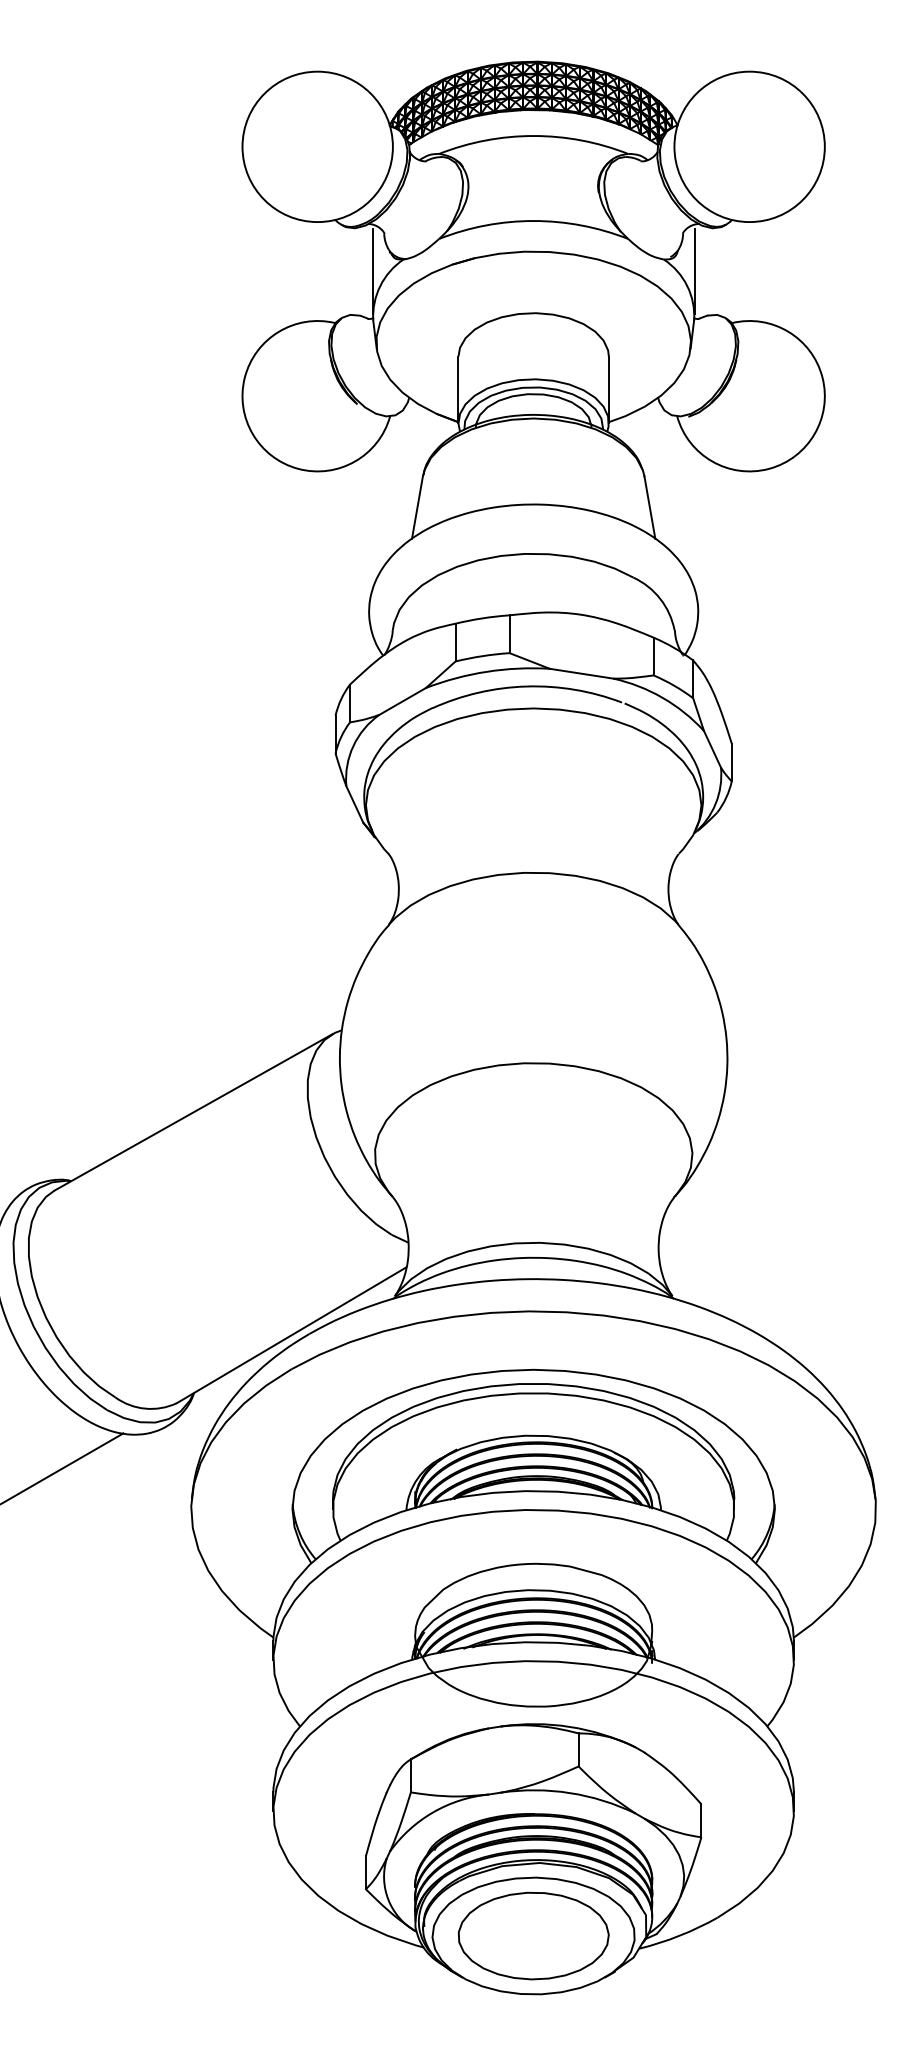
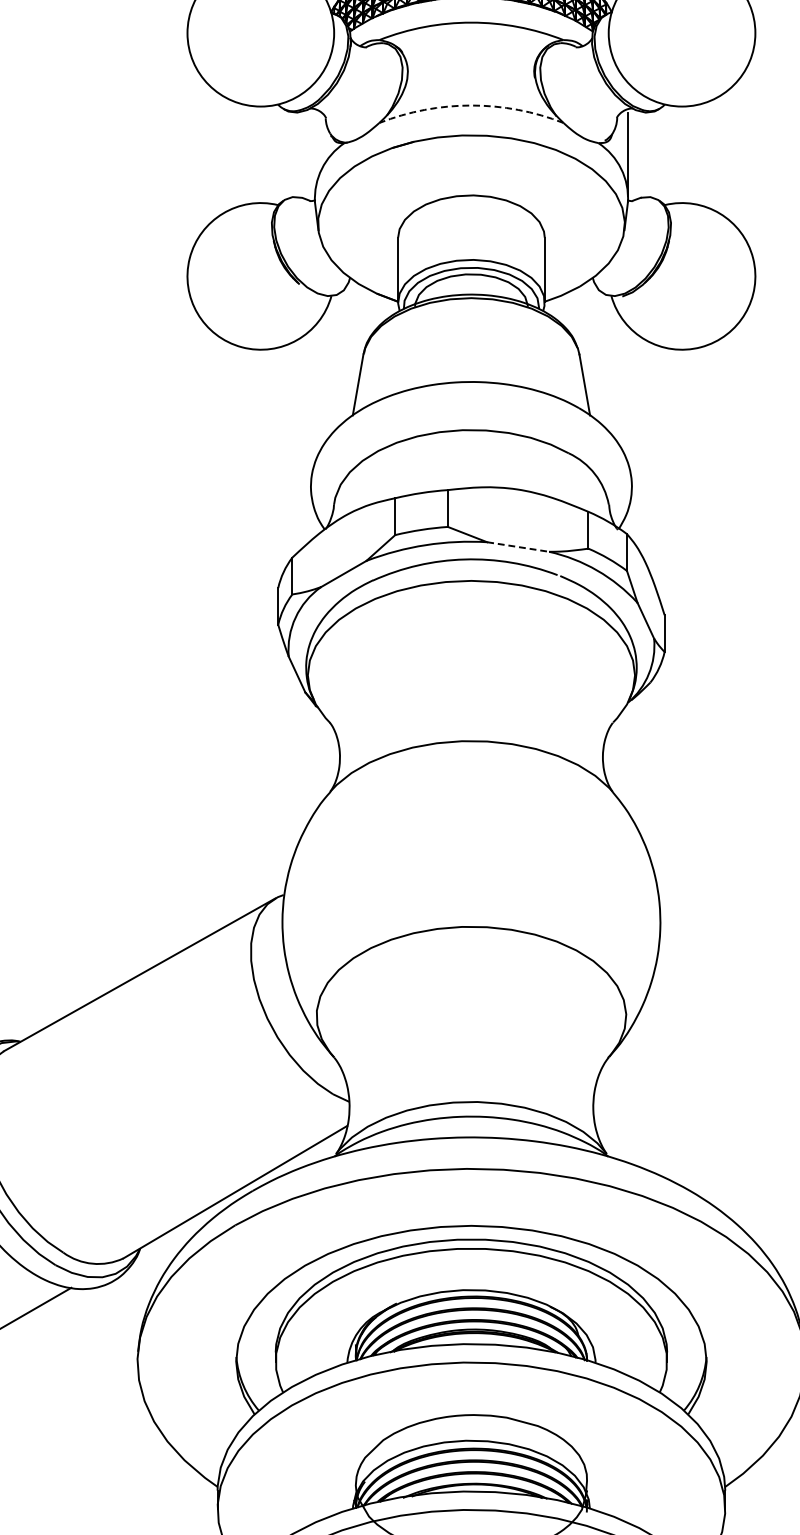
arc: (533, 221) -> (471, 106), solid -> dashed
line: (372, 271) -> (314, 154), removed
line: (582, 673) -> (519, 546), solid -> dashed

